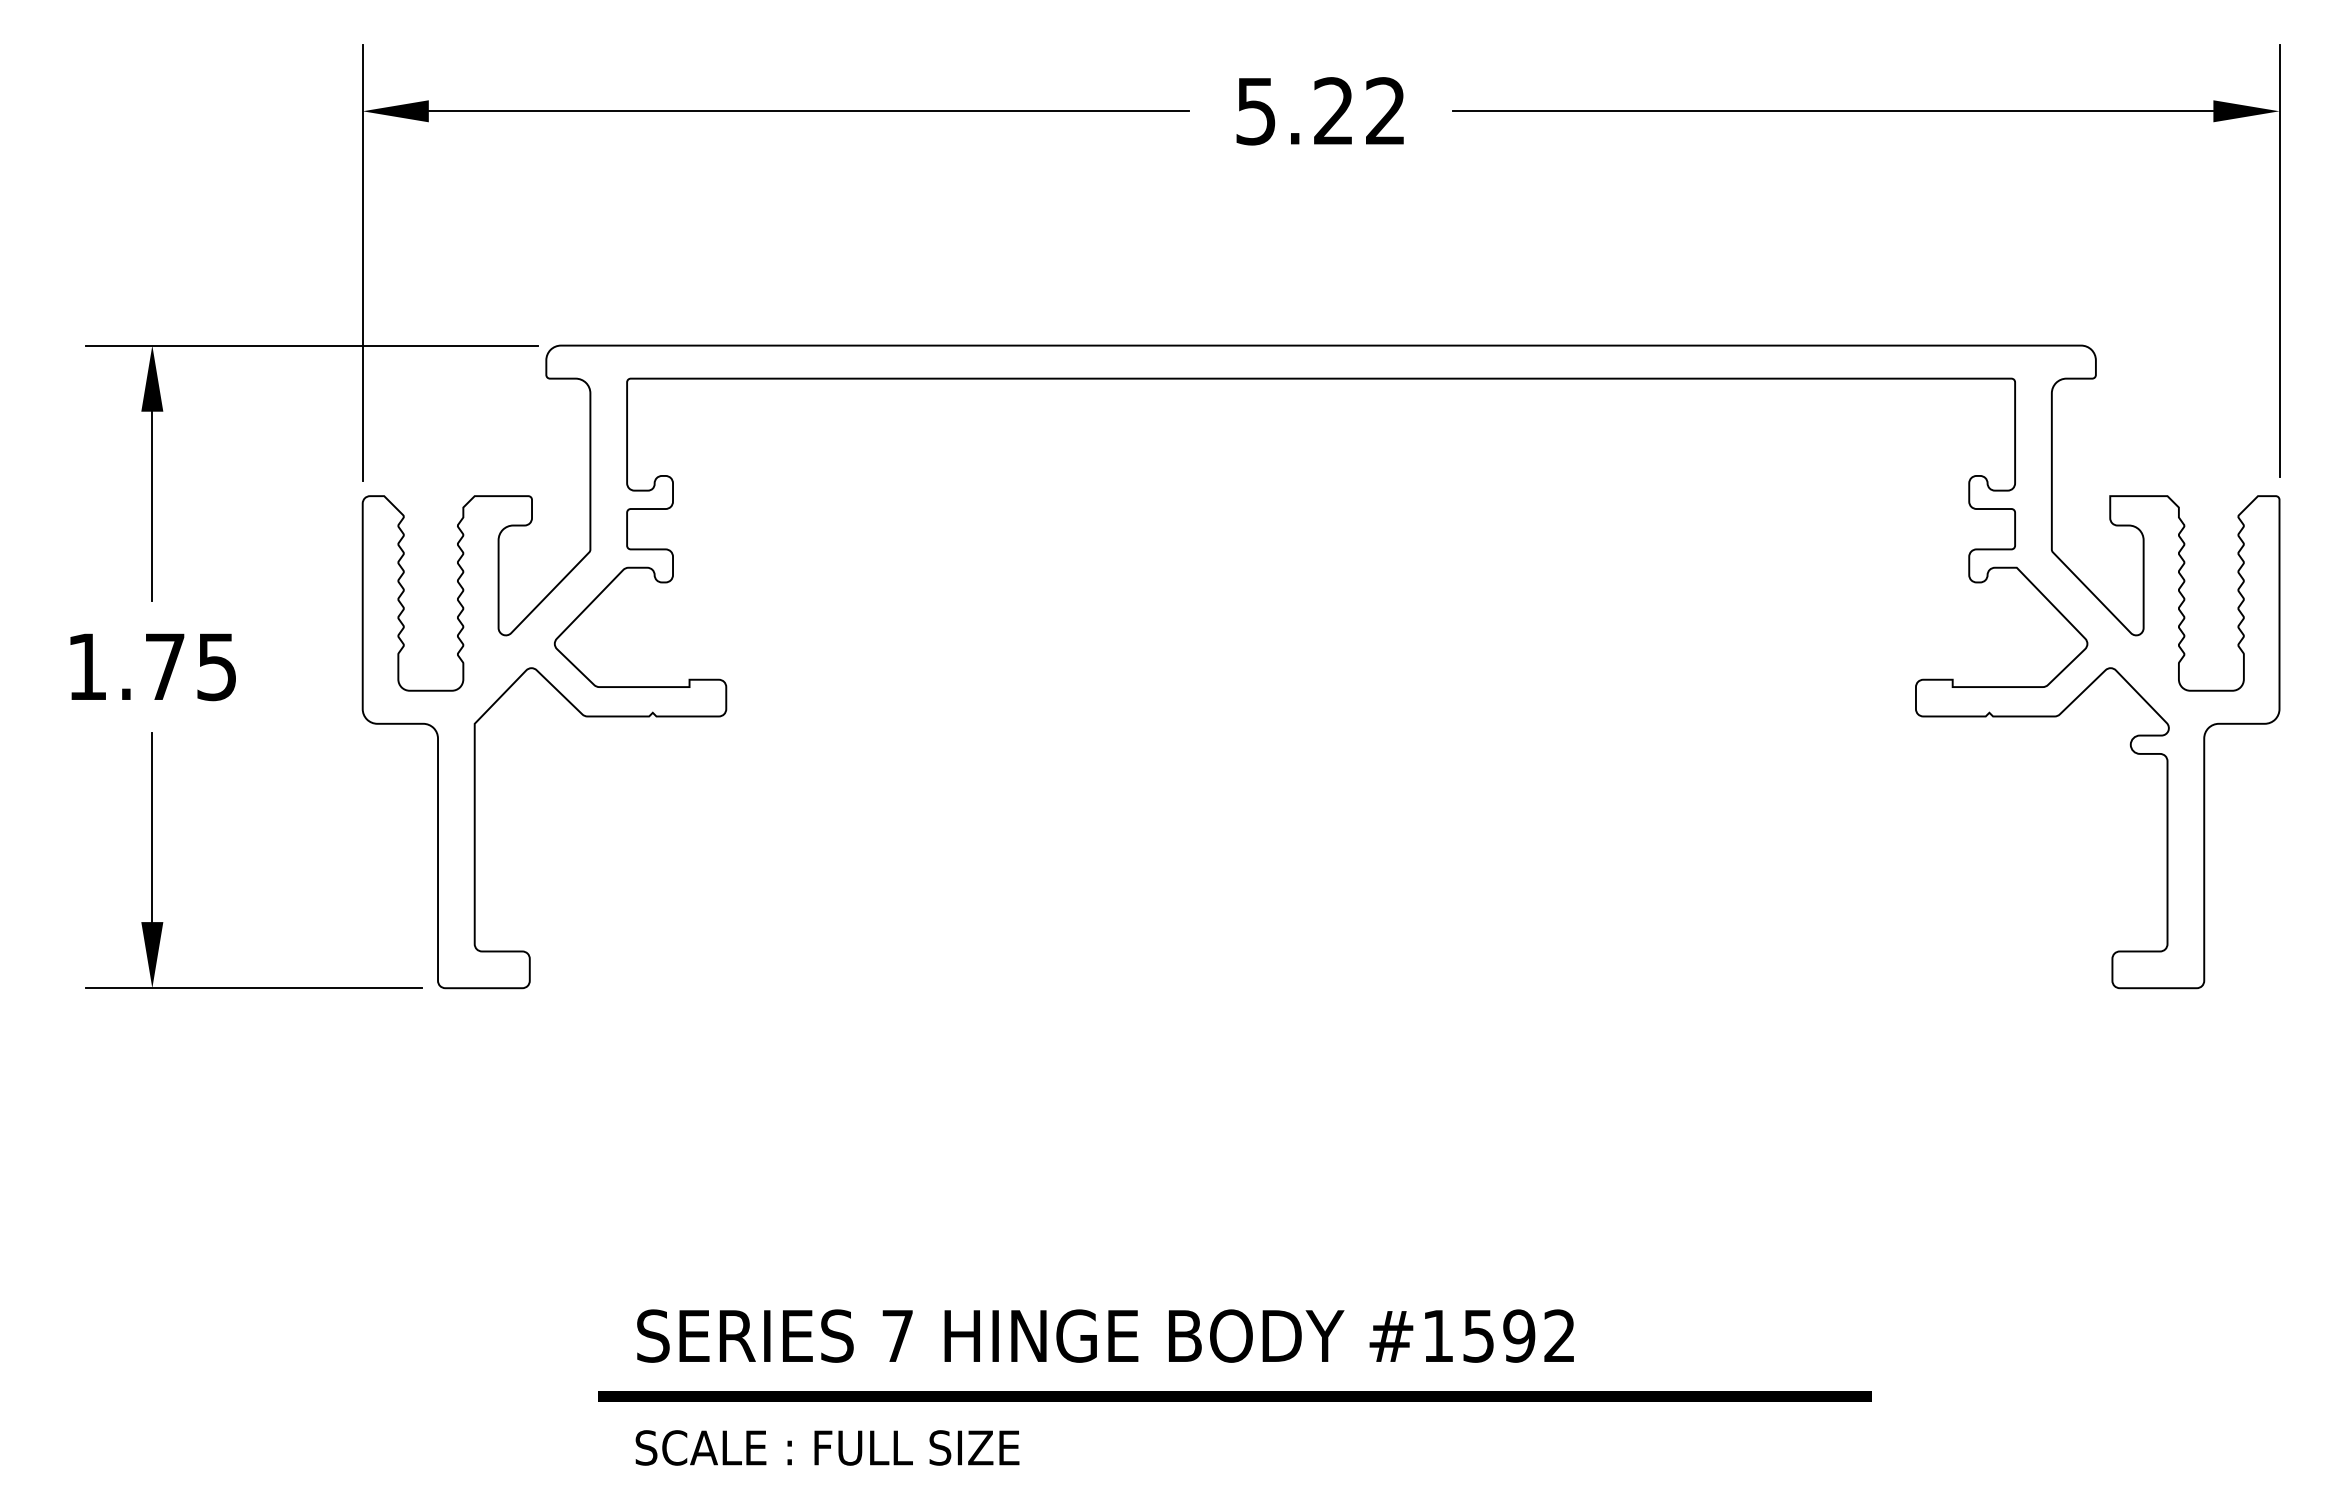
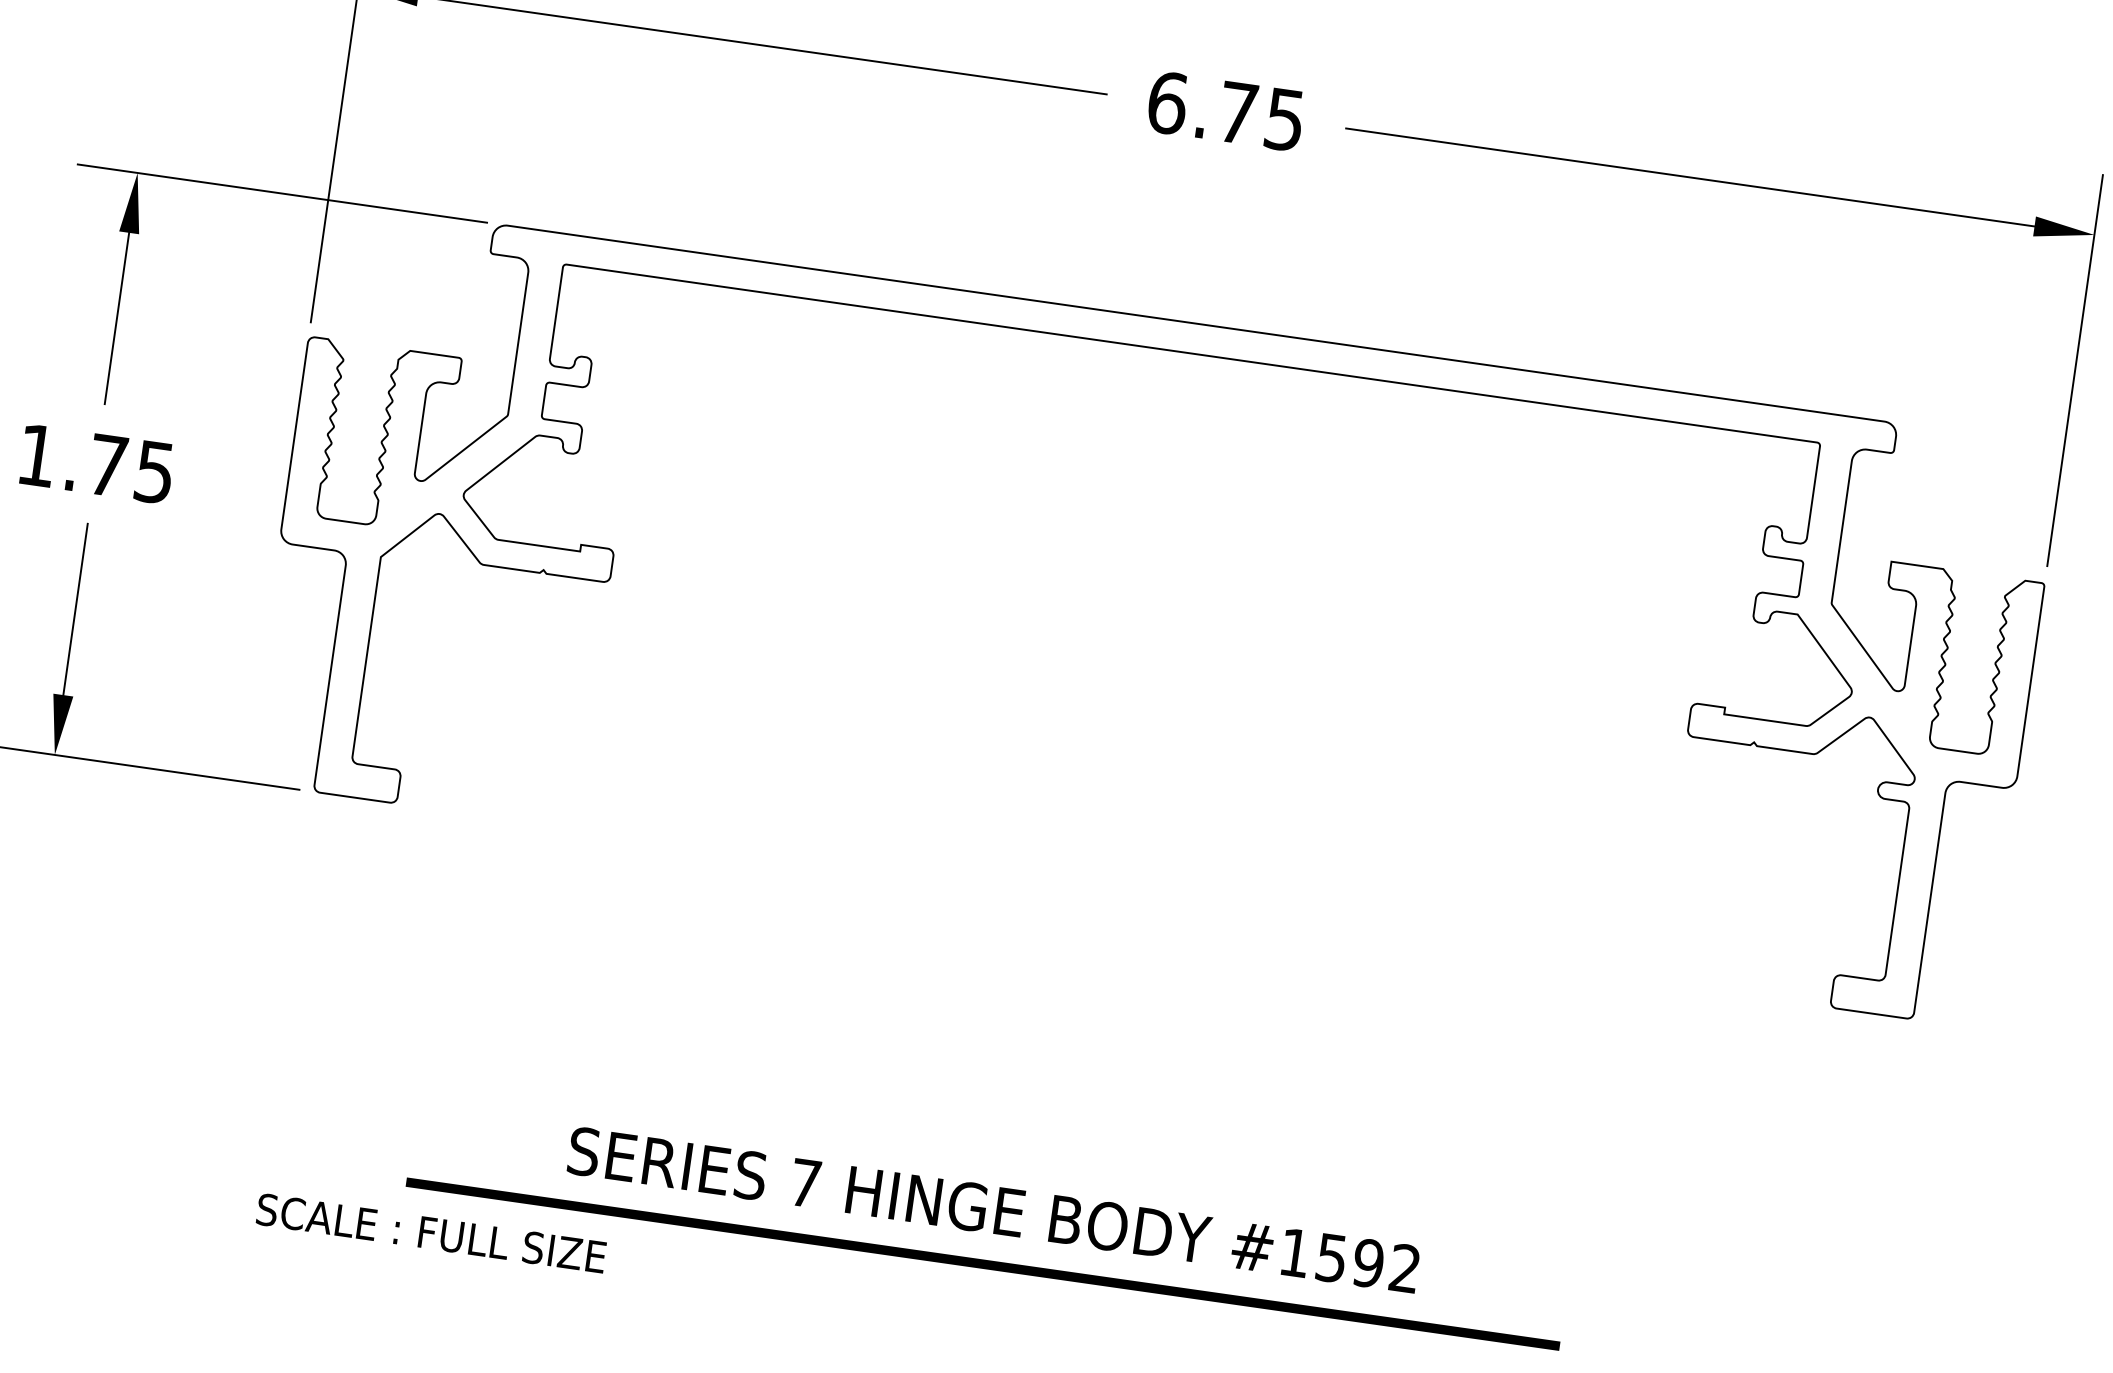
text: (1320, 111) -> (1225, 111), 5.22 -> 6.75
text: (1105, 1335) -> (993, 1209), moved
text: (827, 1447) -> (431, 1232), moved

